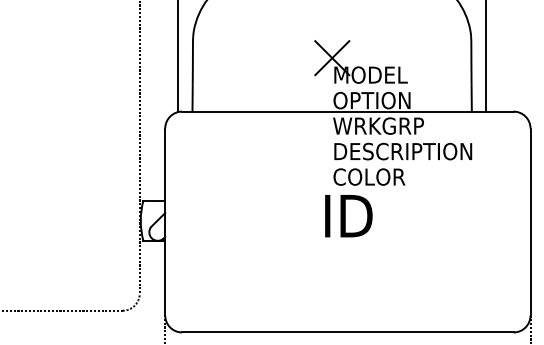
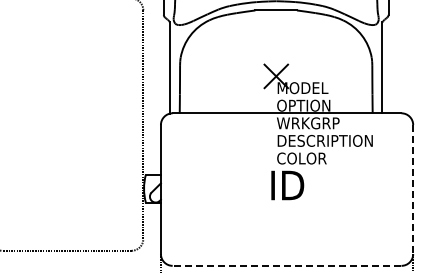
line: (530, 221) -> (413, 189), solid -> dashed
line: (347, 331) -> (286, 265), solid -> dashed

